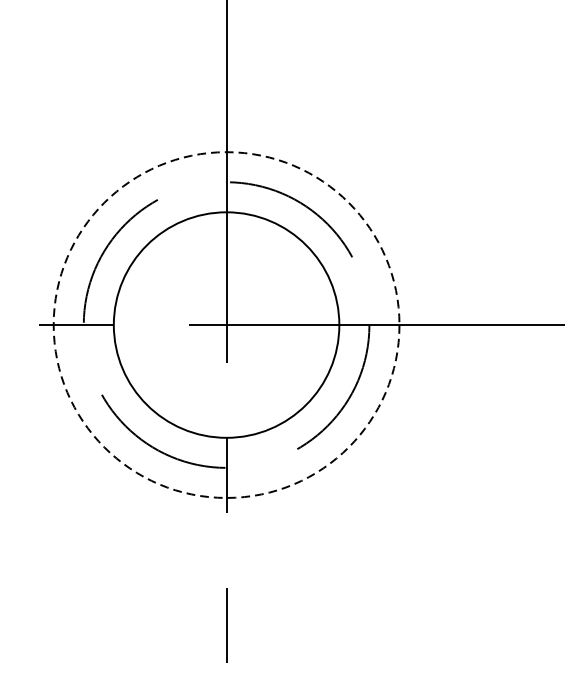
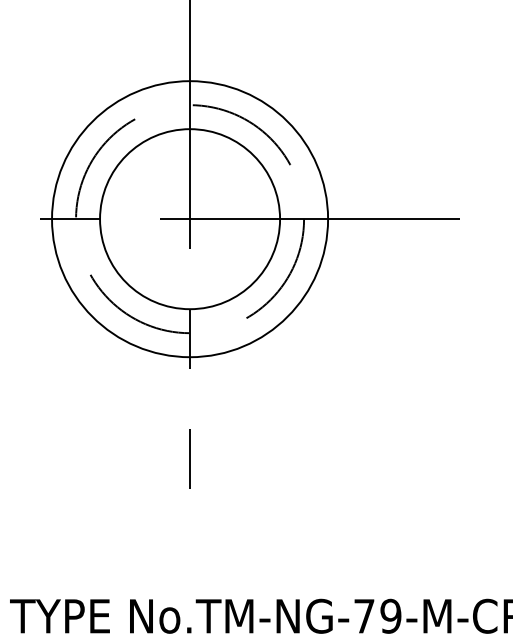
circle: (227, 325) -> (190, 219), dashed -> solid

